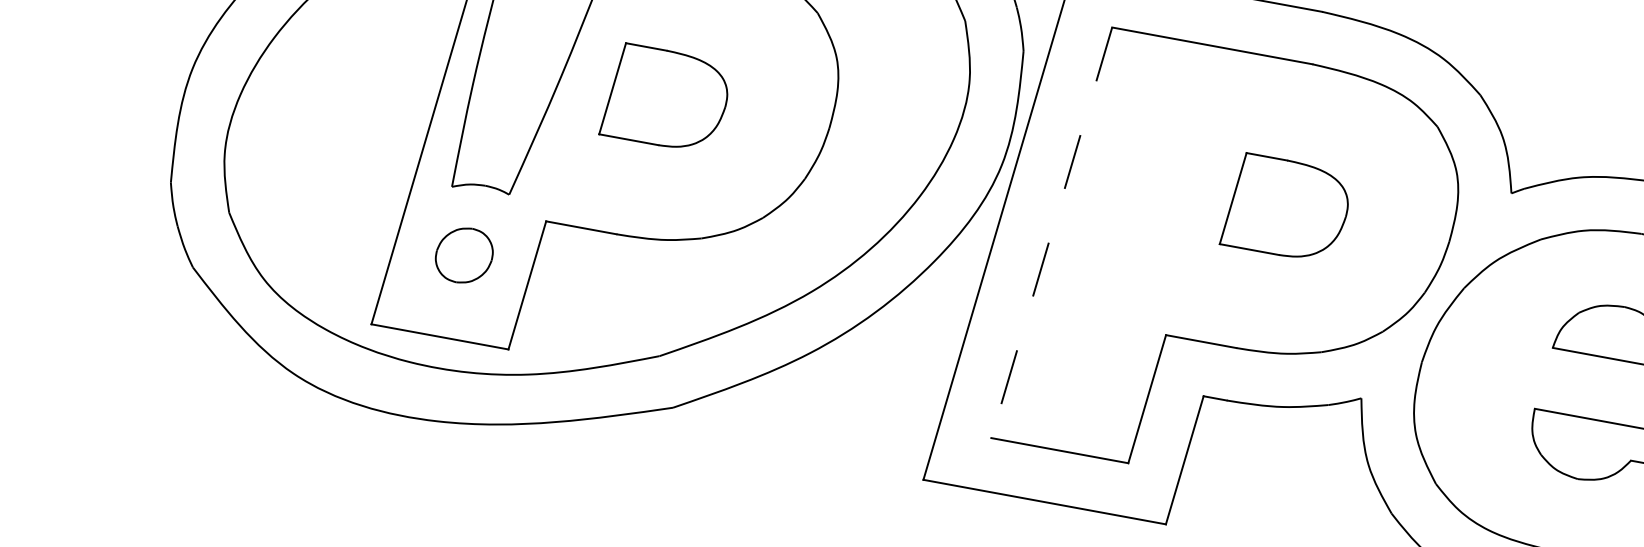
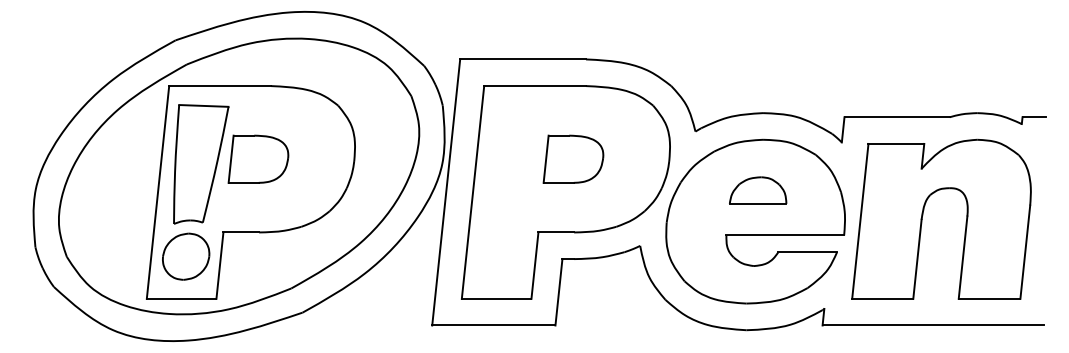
part: (666, 97) -> (258, 158), moved
part: (1287, 206) -> (573, 158), moved
line: (1052, 233) -> (473, 192), dashed -> solid
part: (464, 255) -> (186, 256), size x1.67

